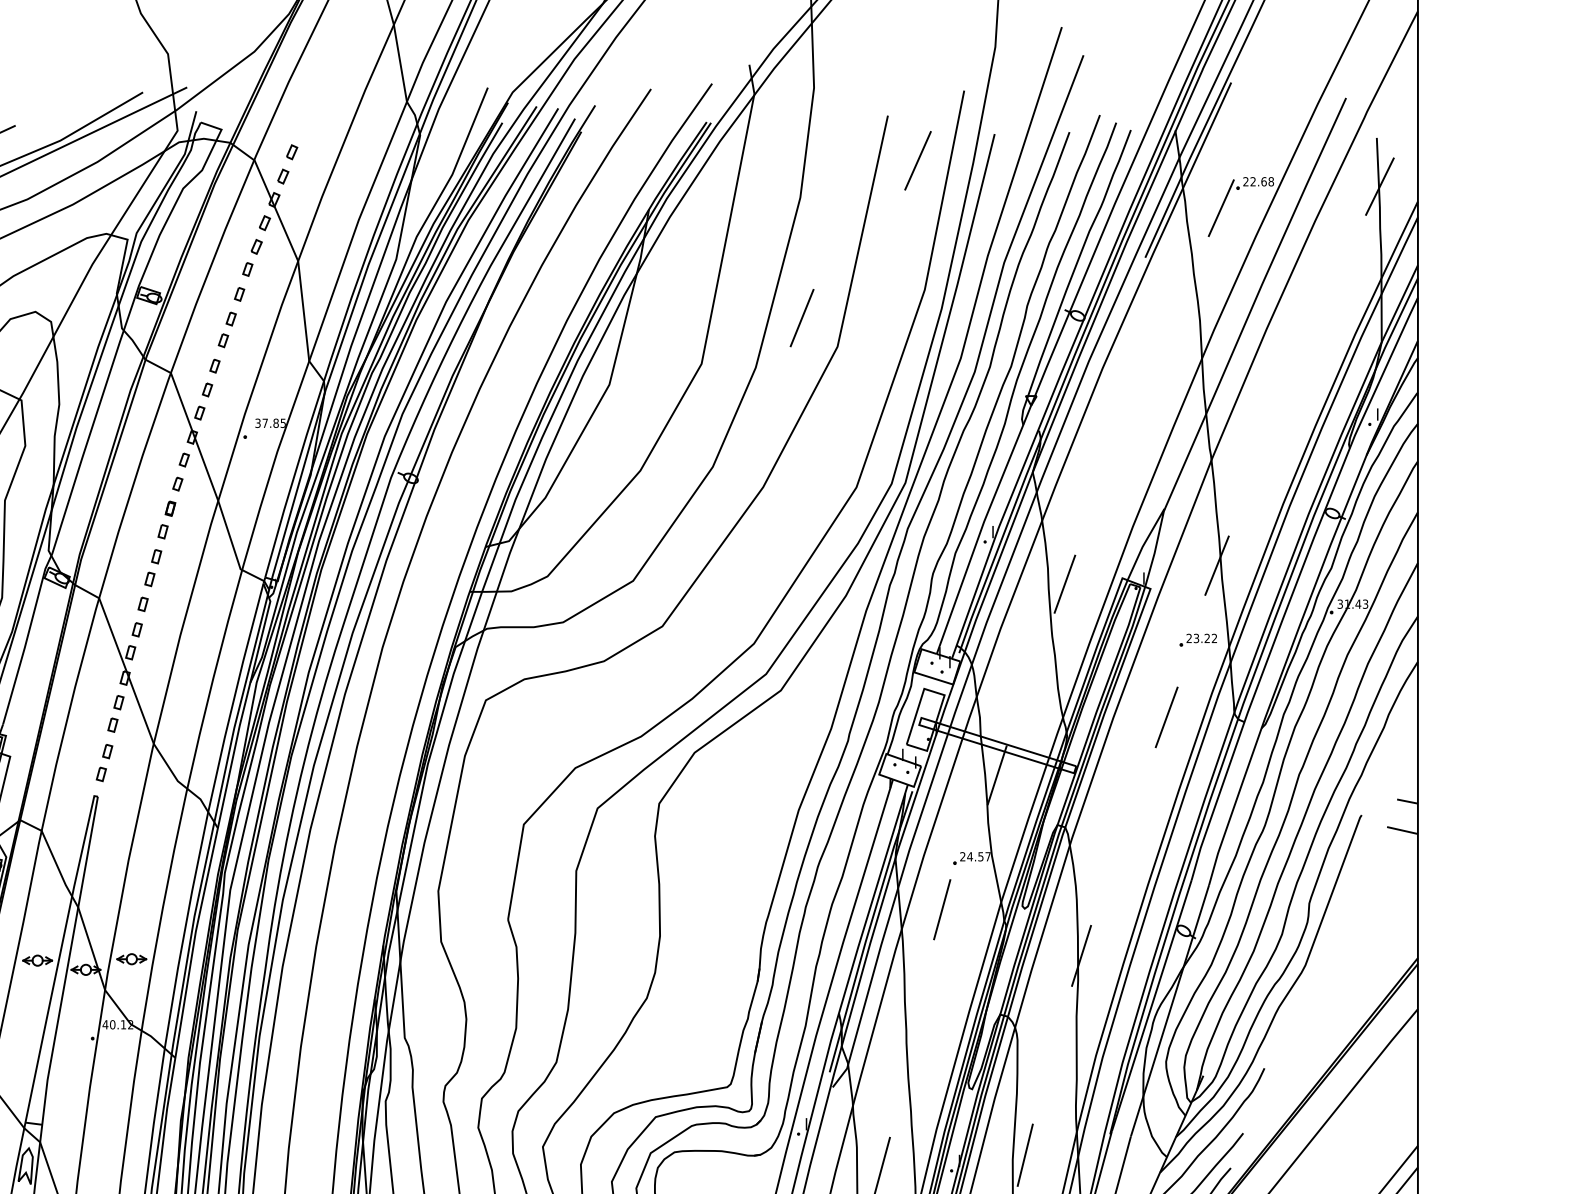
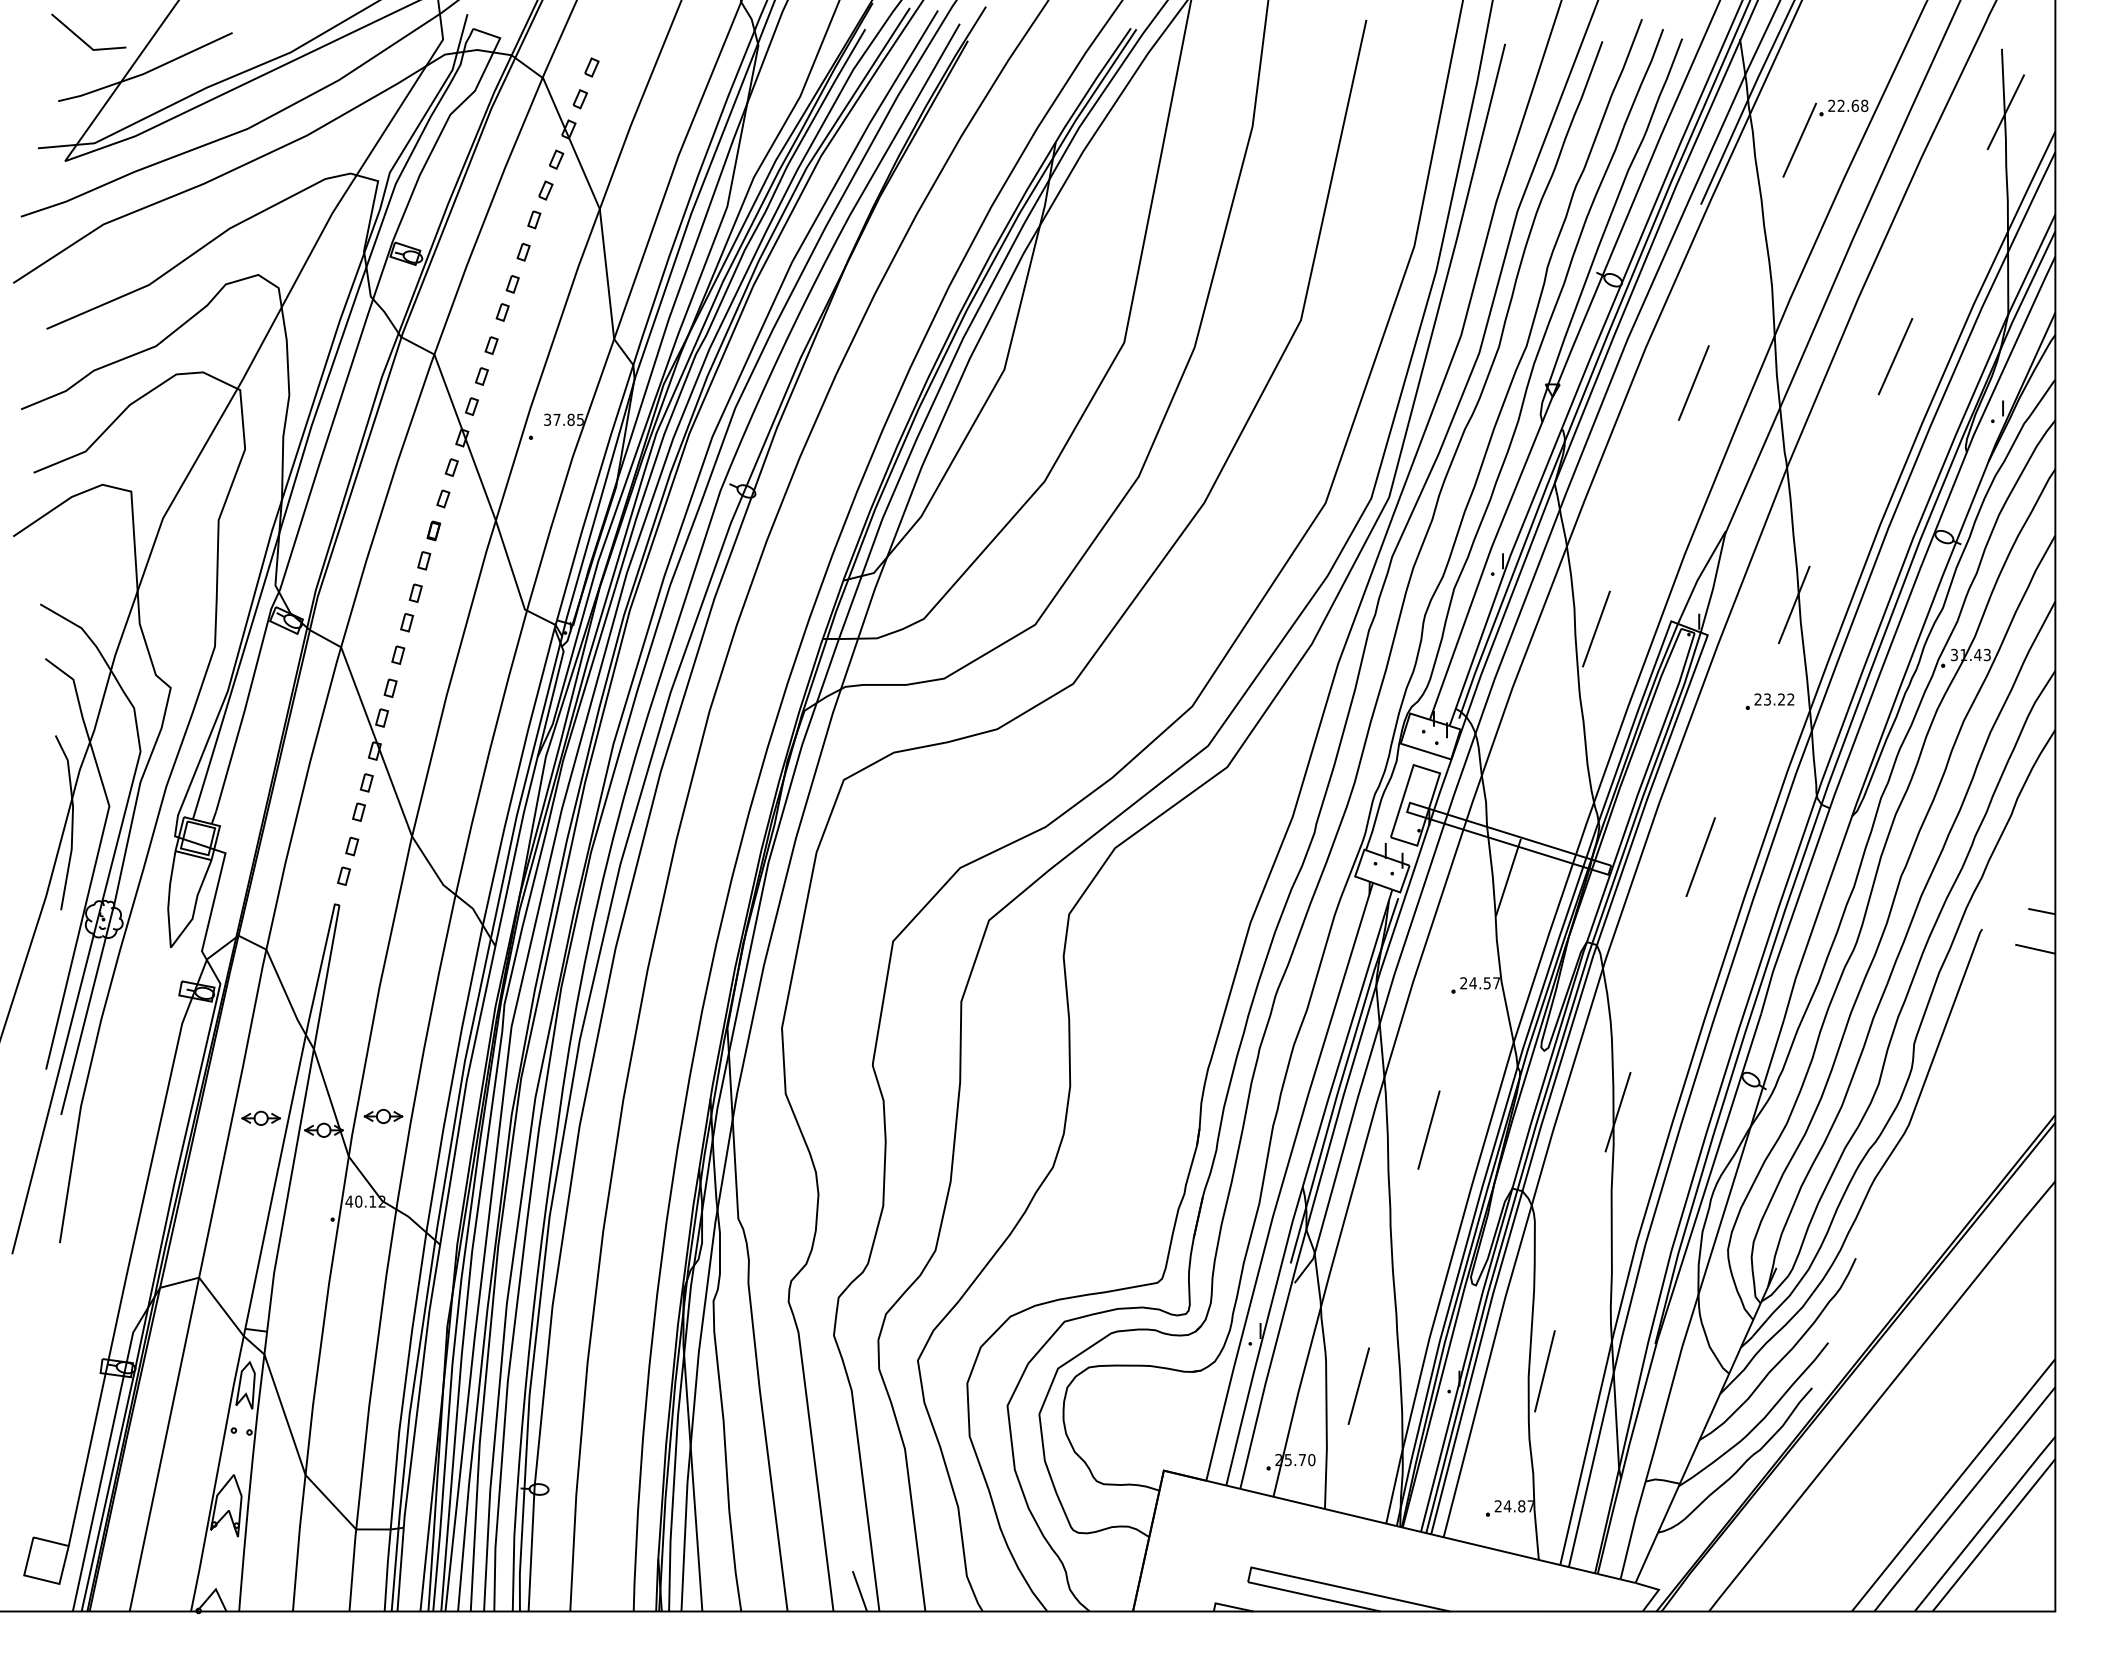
line: (918, 160) -> (1895, 356), moved
line: (801, 317) -> (1693, 382), moved
line: (1166, 716) -> (1700, 856), moved
line: (941, 909) -> (1428, 1129), moved

